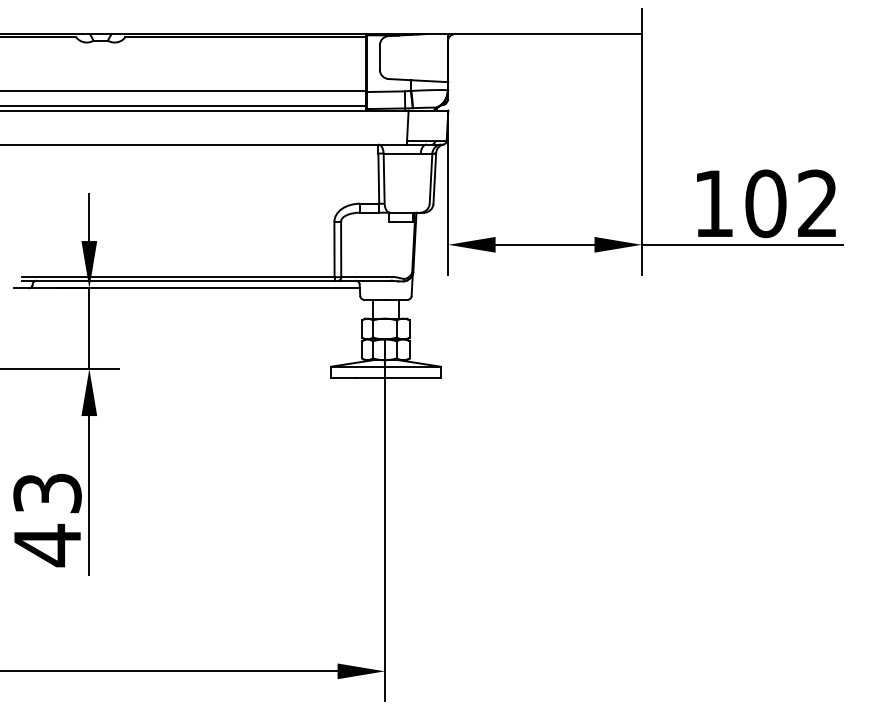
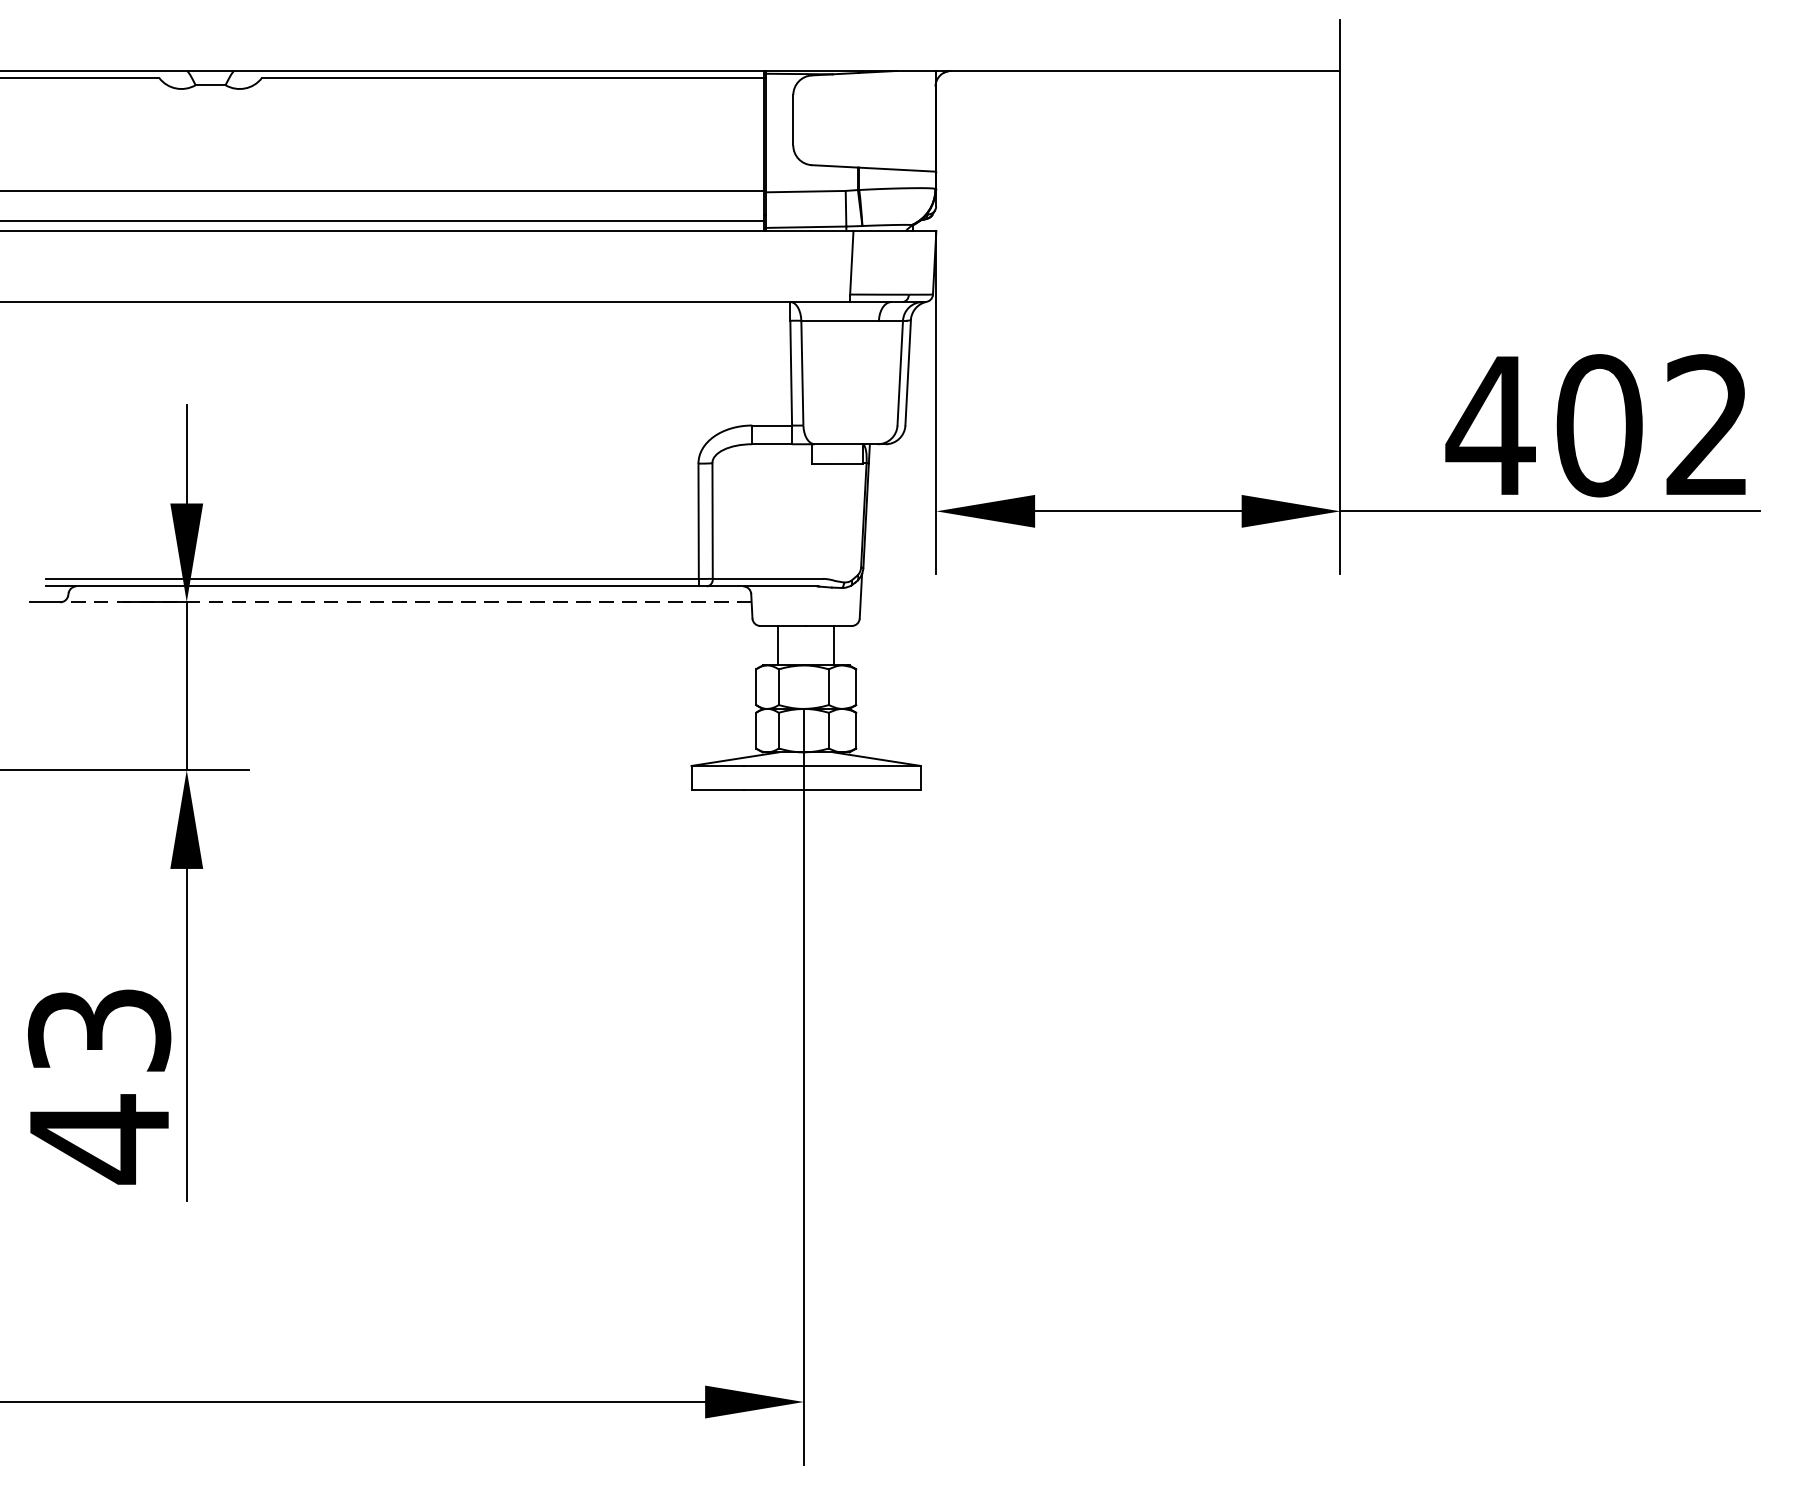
text: (713, 203) -> (1490, 425), 102 -> 402
line: (194, 288) -> (406, 602), solid -> dashed

